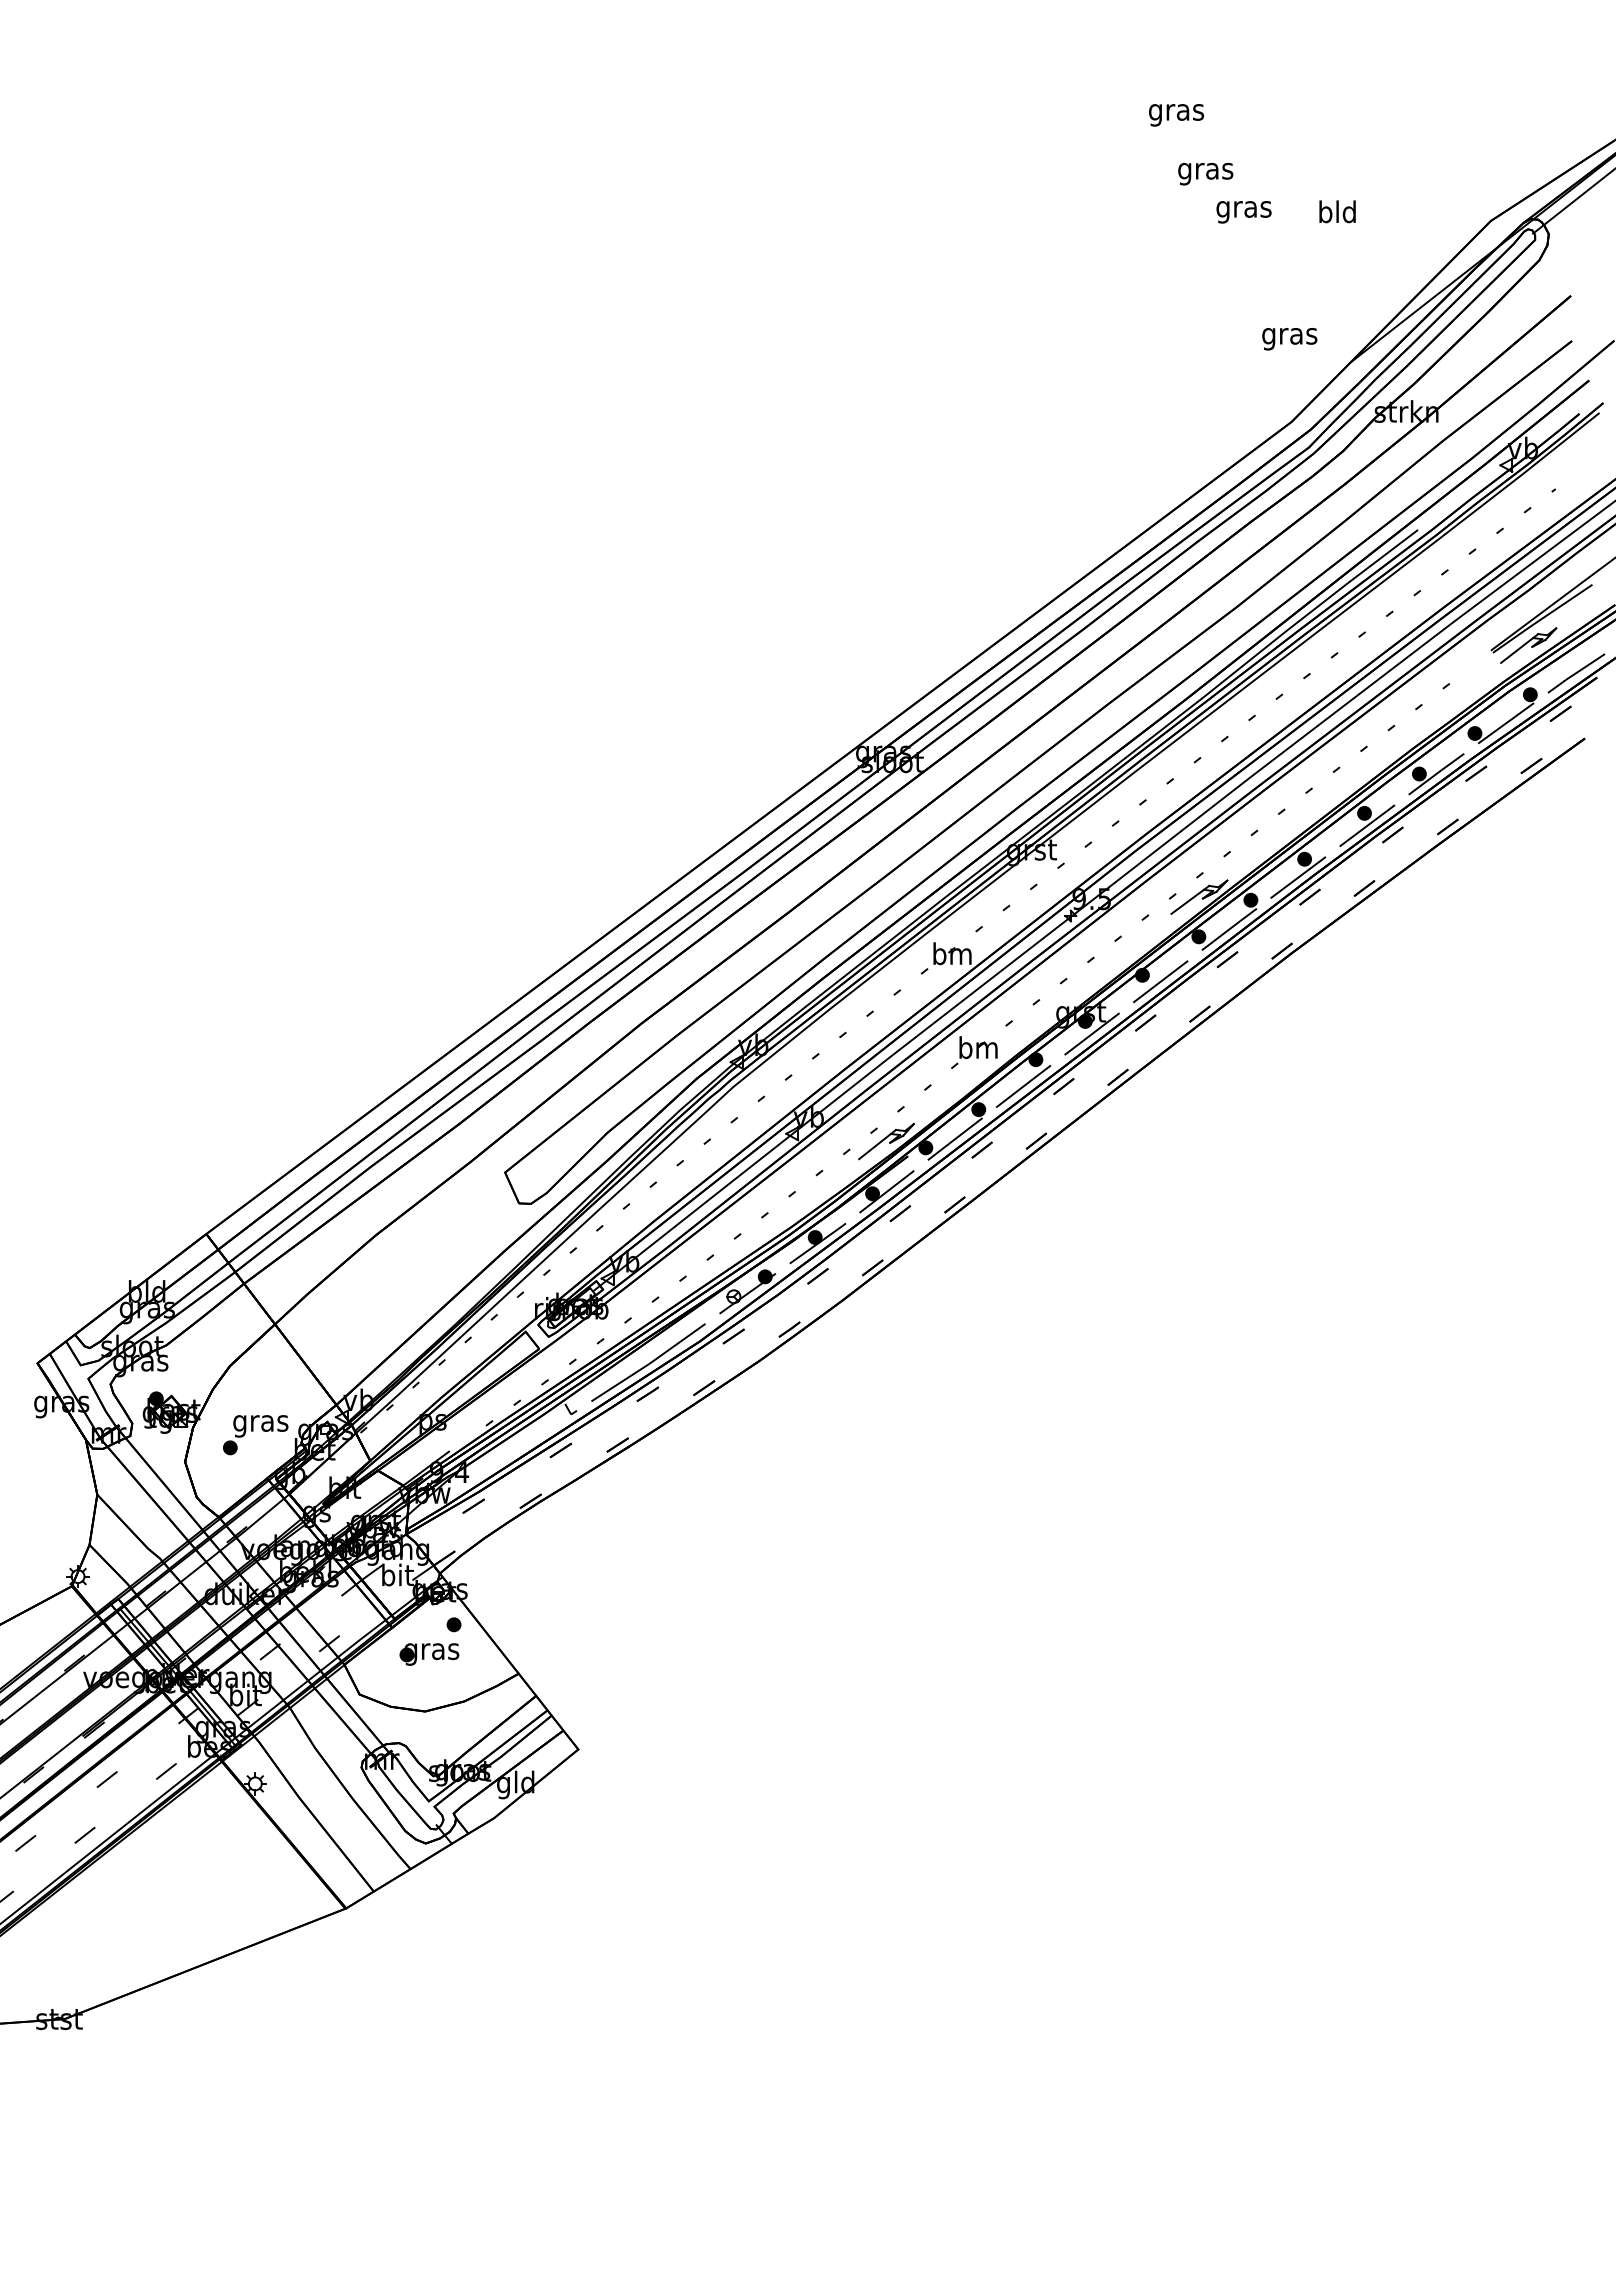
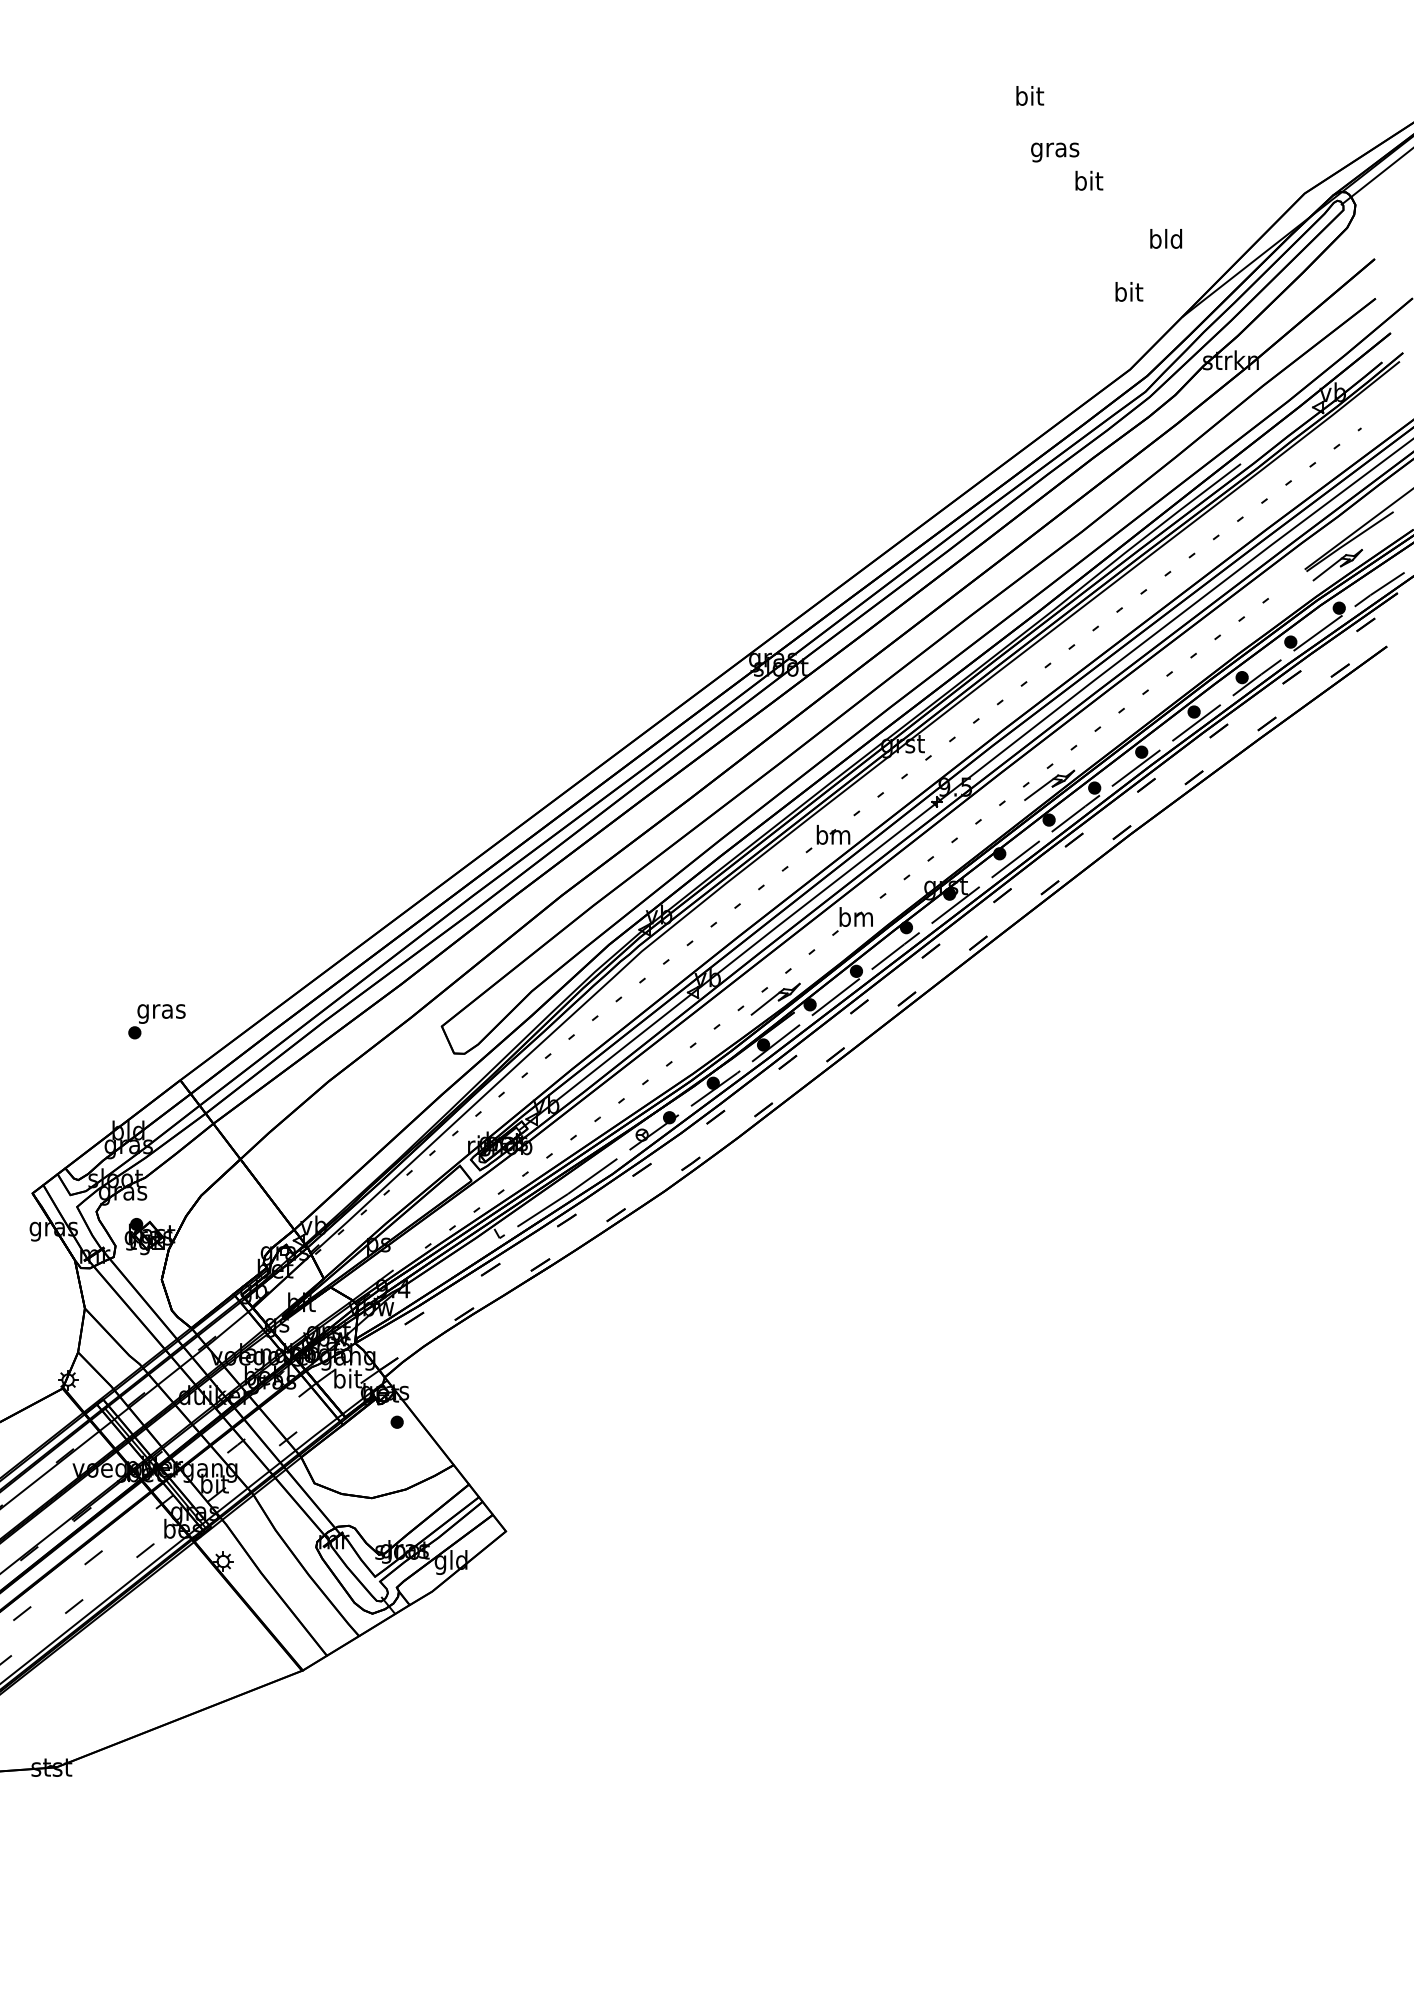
text: (1176, 112) -> (1029, 98), gras -> bit
text: (1243, 209) -> (1088, 183), gras -> bit
text: (1337, 211) -> (1166, 238), moved
text: (1289, 336) -> (1128, 294), gras -> bit
part: (255, 1435) -> (156, 1022), moved
part: (429, 1654) -> (375, 1448), removed

